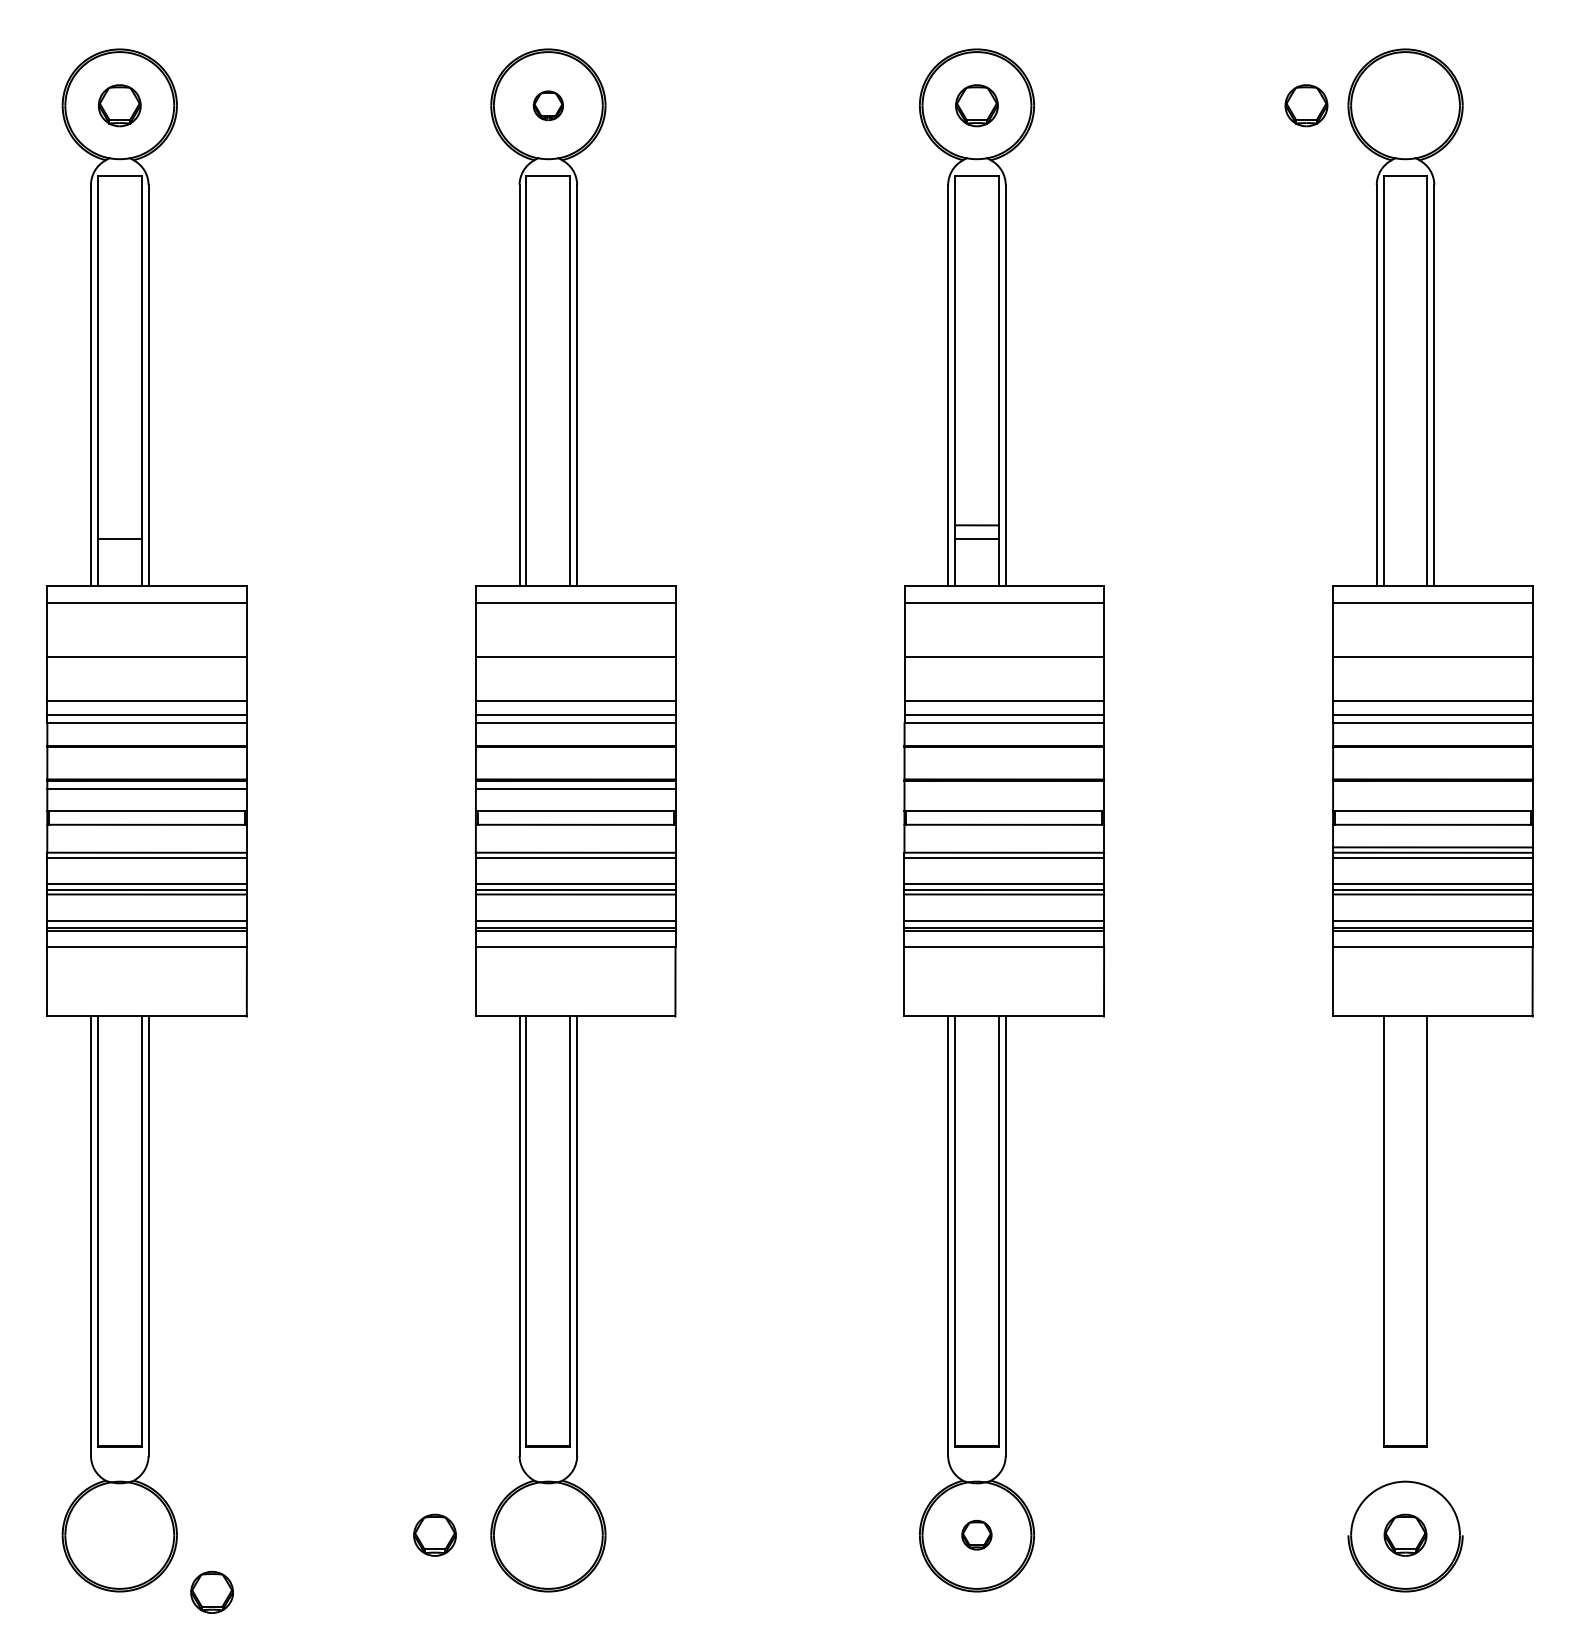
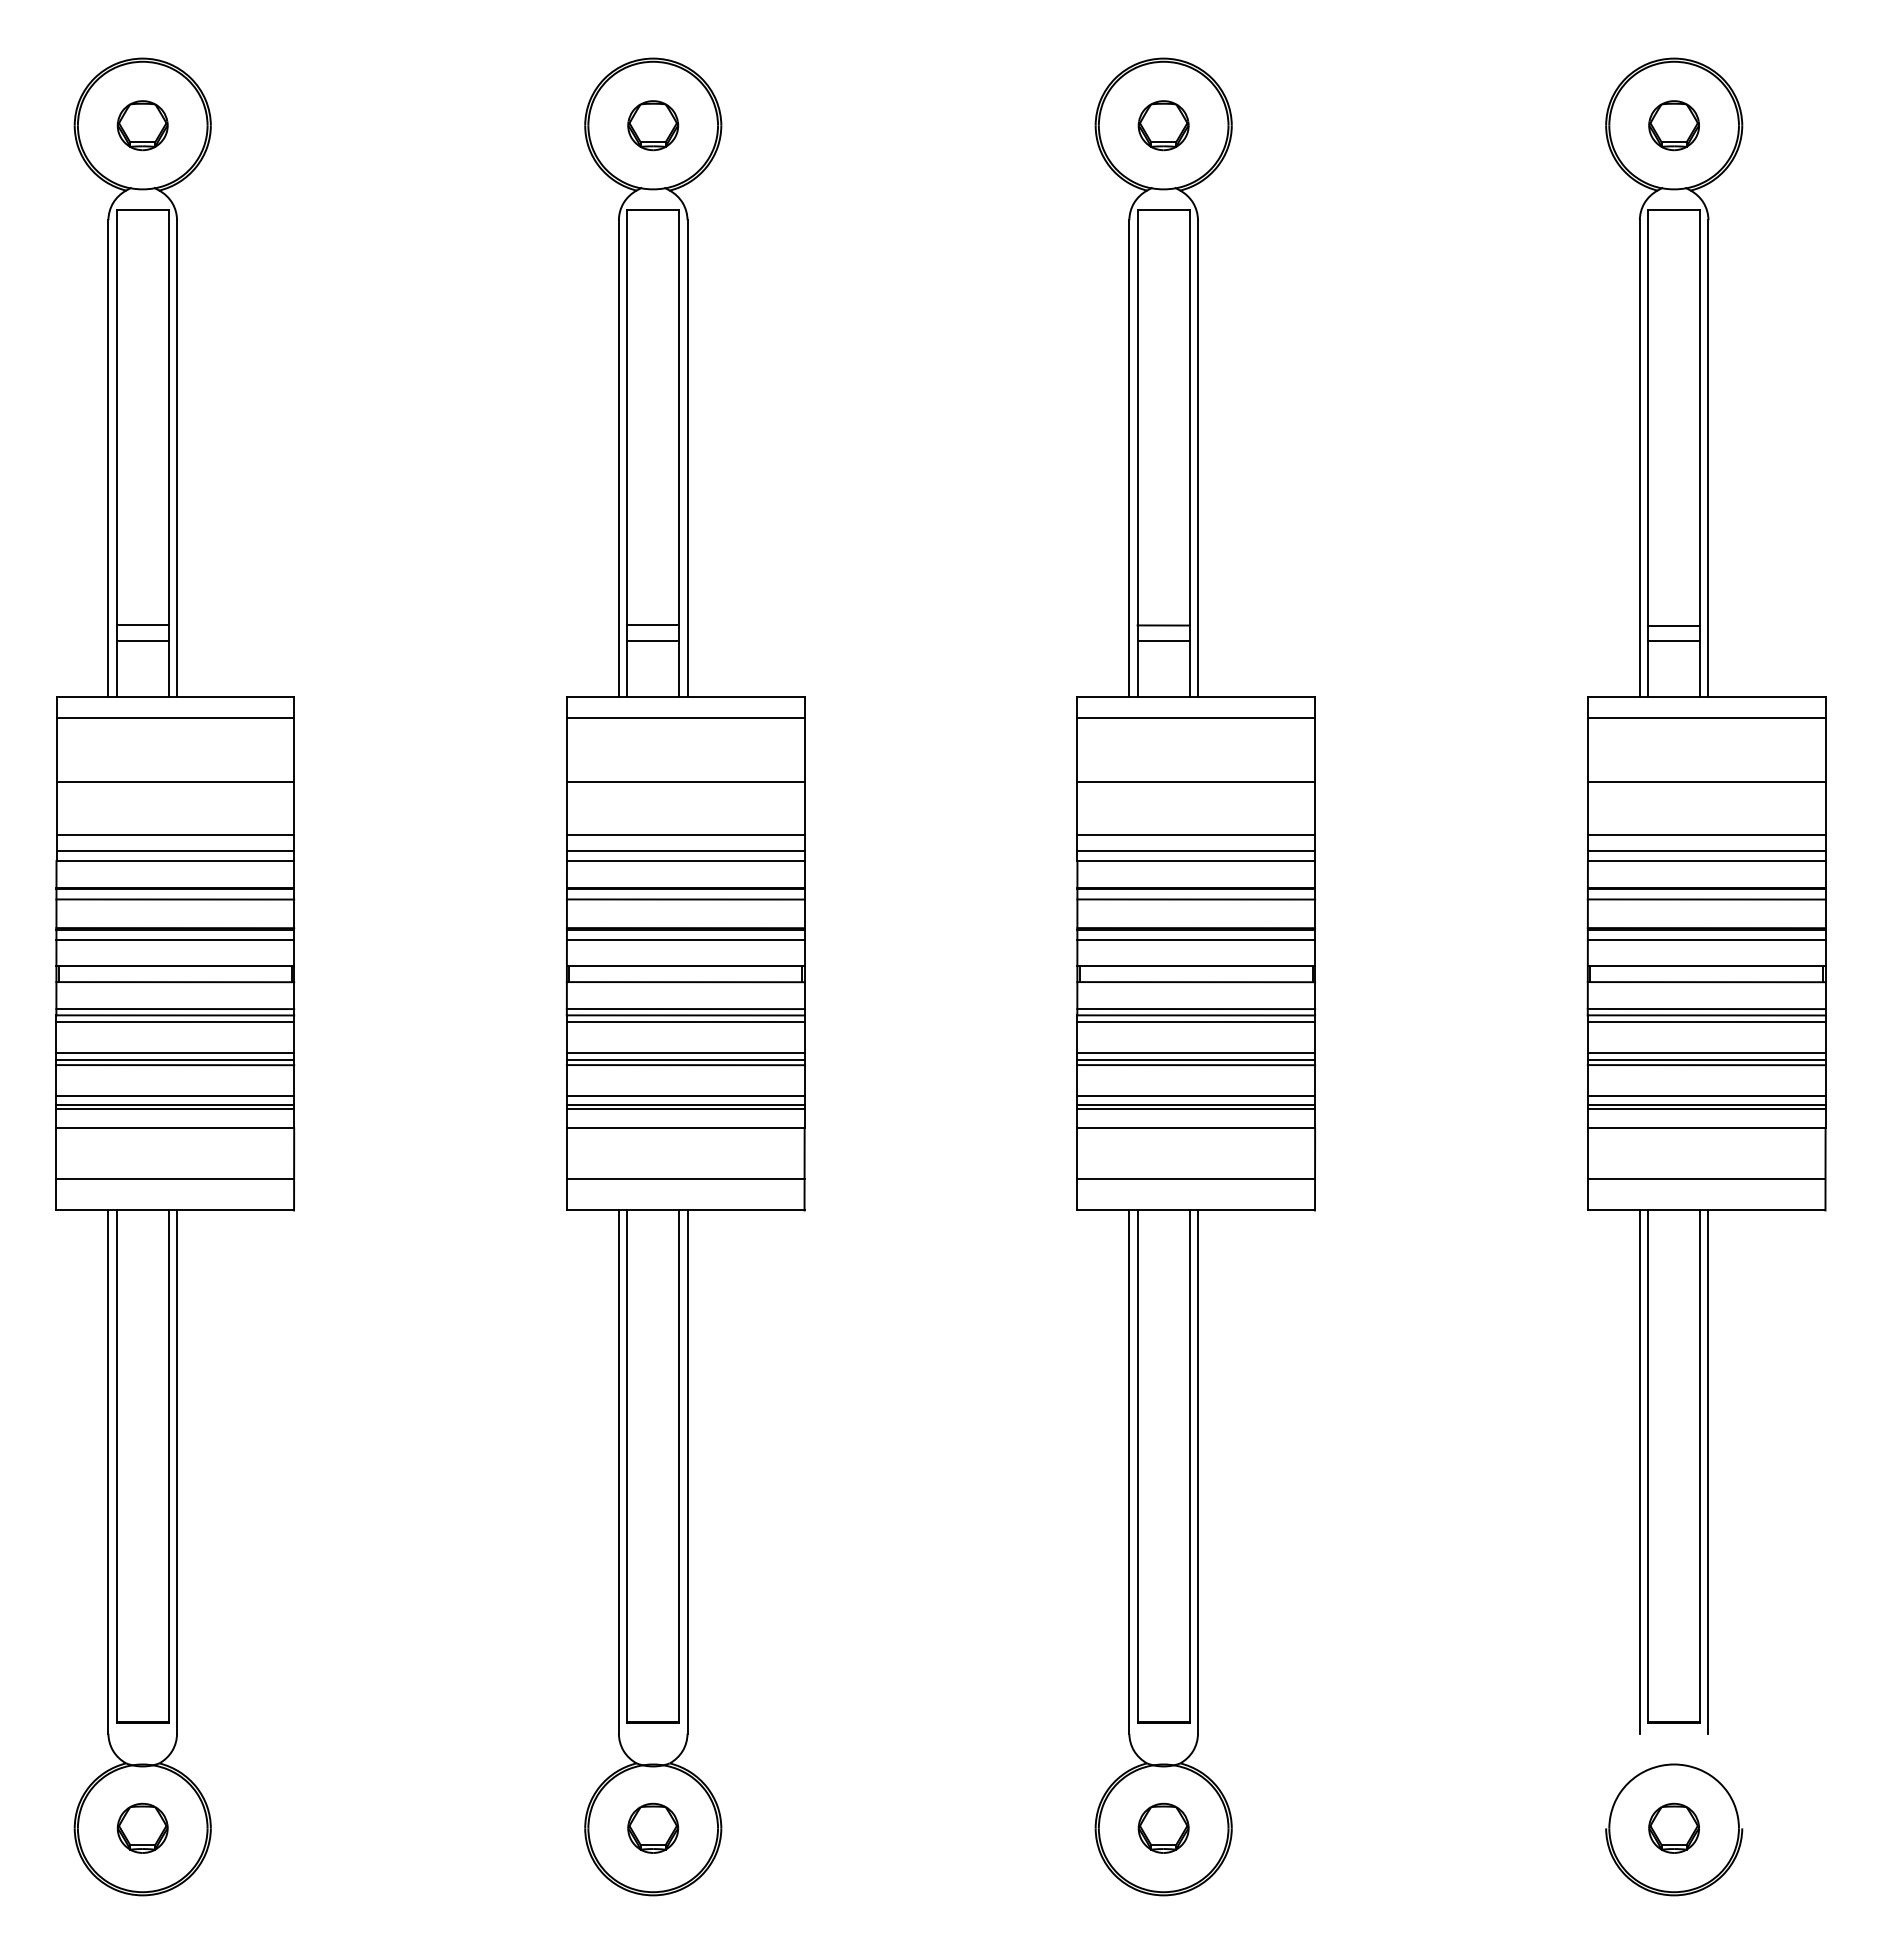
part: (548, 105) -> (653, 125), size x1.43
part: (1305, 105) -> (1673, 125), moved
line: (119, 525) -> (142, 625), added
line: (548, 525) -> (653, 625), added
line: (1405, 525) -> (1674, 625), added
line: (548, 538) -> (653, 641), added
line: (1405, 538) -> (1674, 641), added
line: (147, 755) -> (175, 899), added
line: (575, 755) -> (685, 899), added
line: (1004, 755) -> (1196, 899), added
line: (1432, 755) -> (1706, 899), added
line: (1004, 789) -> (1196, 940), added
line: (1432, 789) -> (1706, 940), added
line: (147, 847) -> (175, 1009), added
line: (575, 847) -> (685, 1009), added
line: (1004, 847) -> (1196, 1009), added
line: (147, 990) -> (175, 1179), added
line: (575, 990) -> (685, 1179), added
line: (1004, 990) -> (1196, 1179), added
line: (1432, 990) -> (1706, 1179), added
line: (1376, 1235) -> (1639, 1471), added
line: (1434, 1235) -> (1708, 1471), added
part: (435, 1534) -> (653, 1827), moved
part: (976, 1534) -> (1163, 1827), size x1.43
part: (211, 1591) -> (142, 1827), moved

